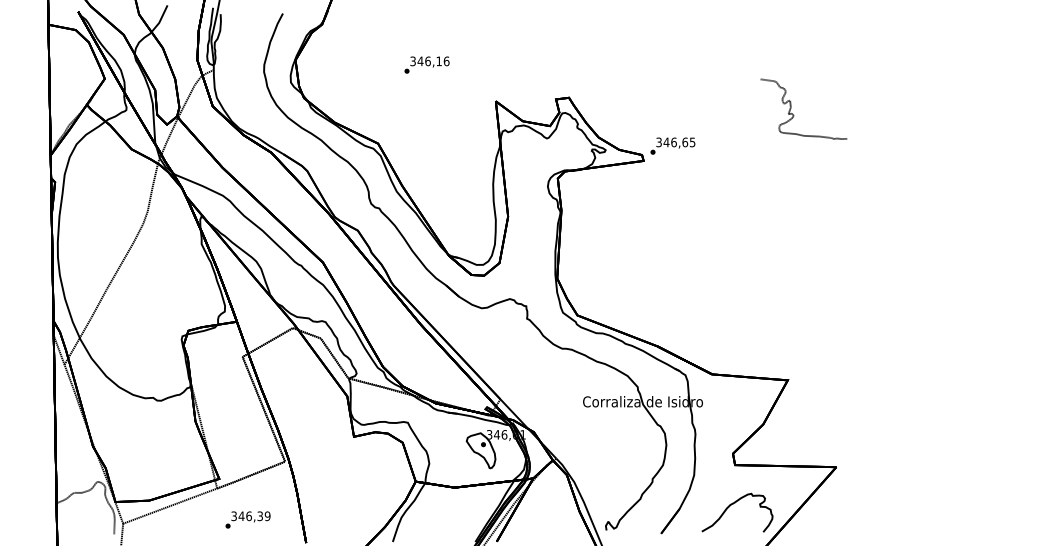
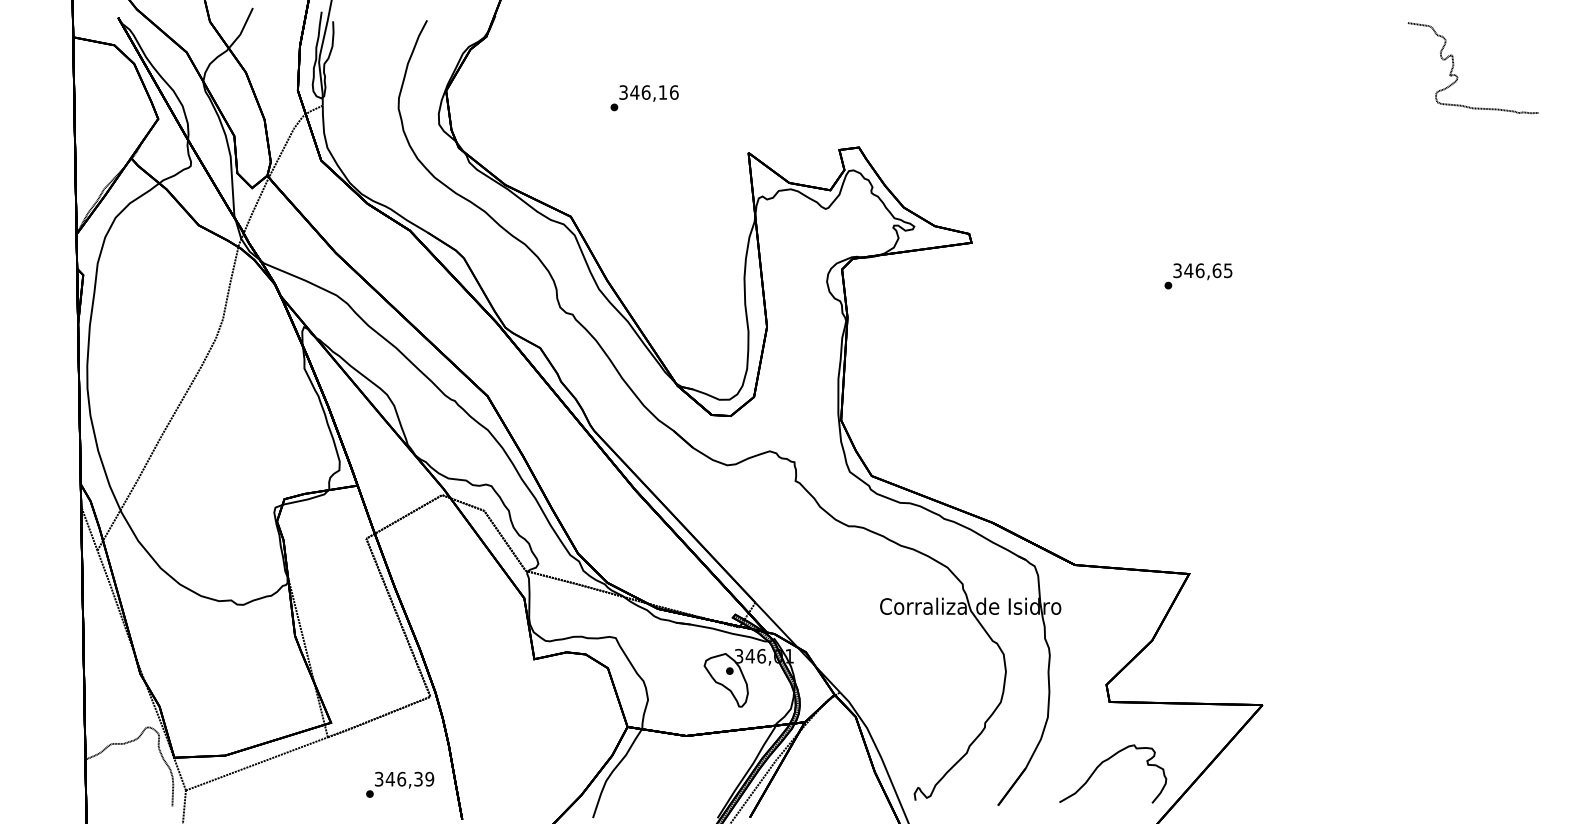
curve: (794, 115) -> (1458, 77), moved
text: (672, 145) -> (1197, 275), moved
text: (247, 519) -> (399, 784), moved

